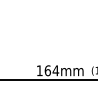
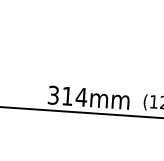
text: (43, 70) -> (60, 95), 164mm -> 314mm

